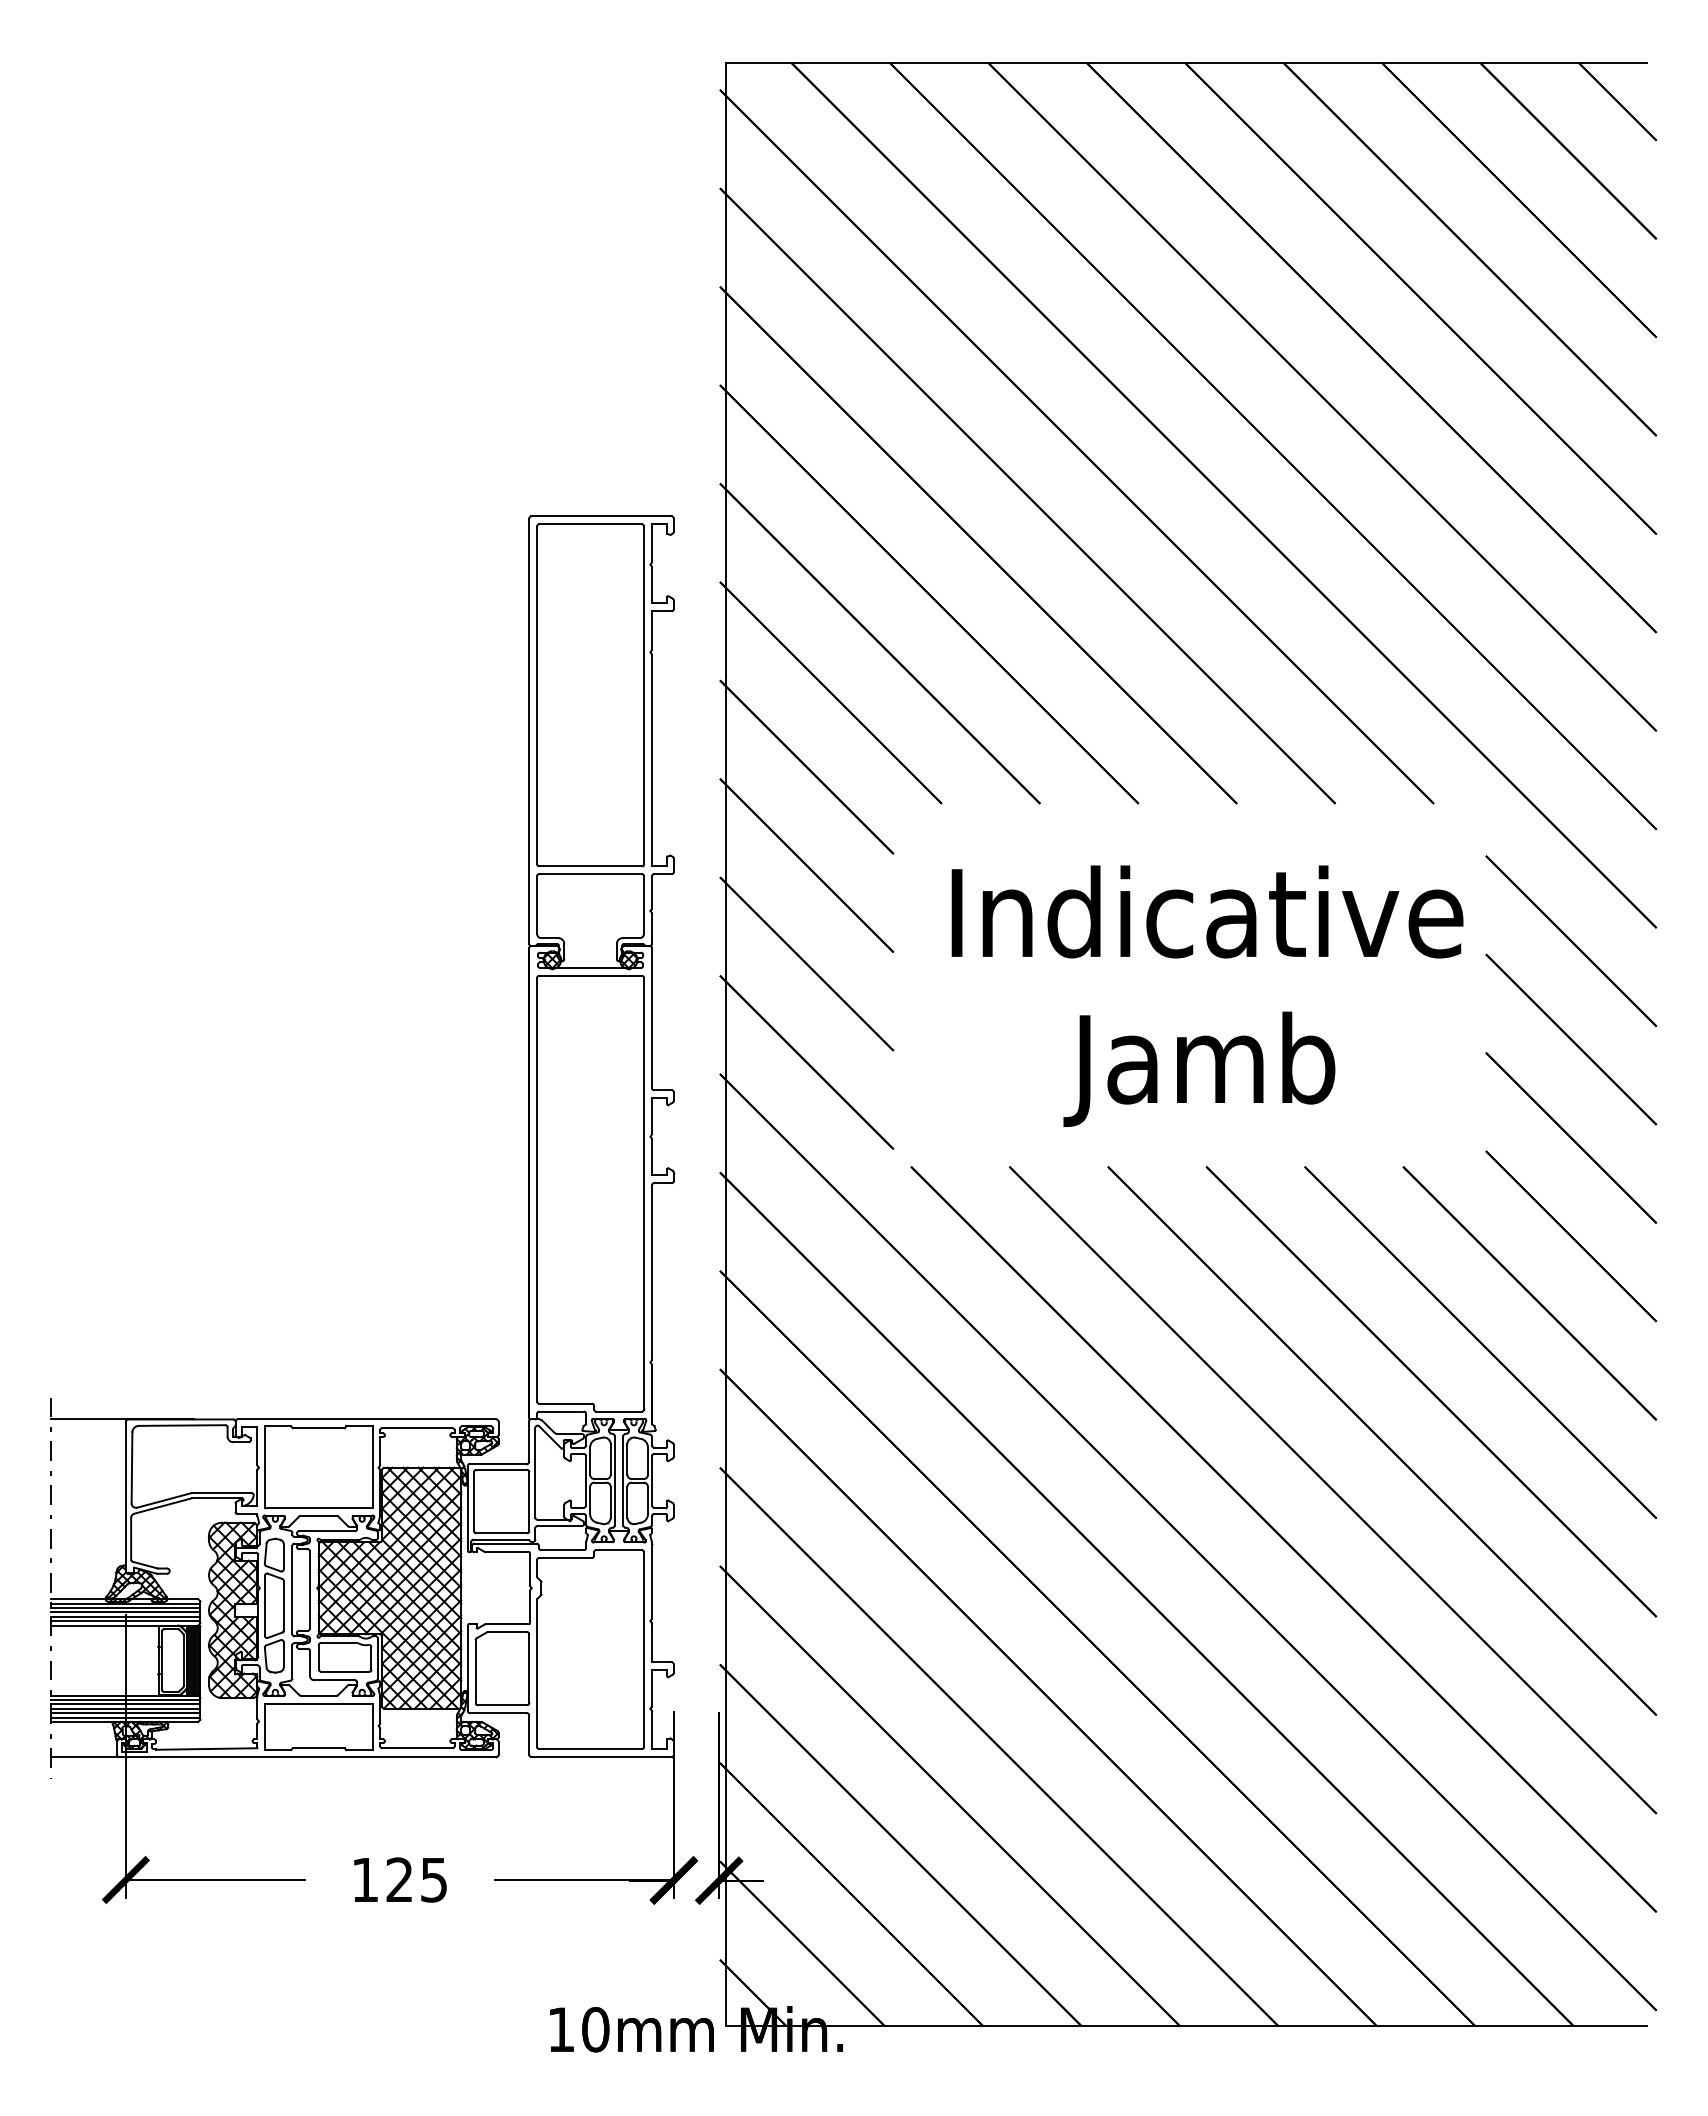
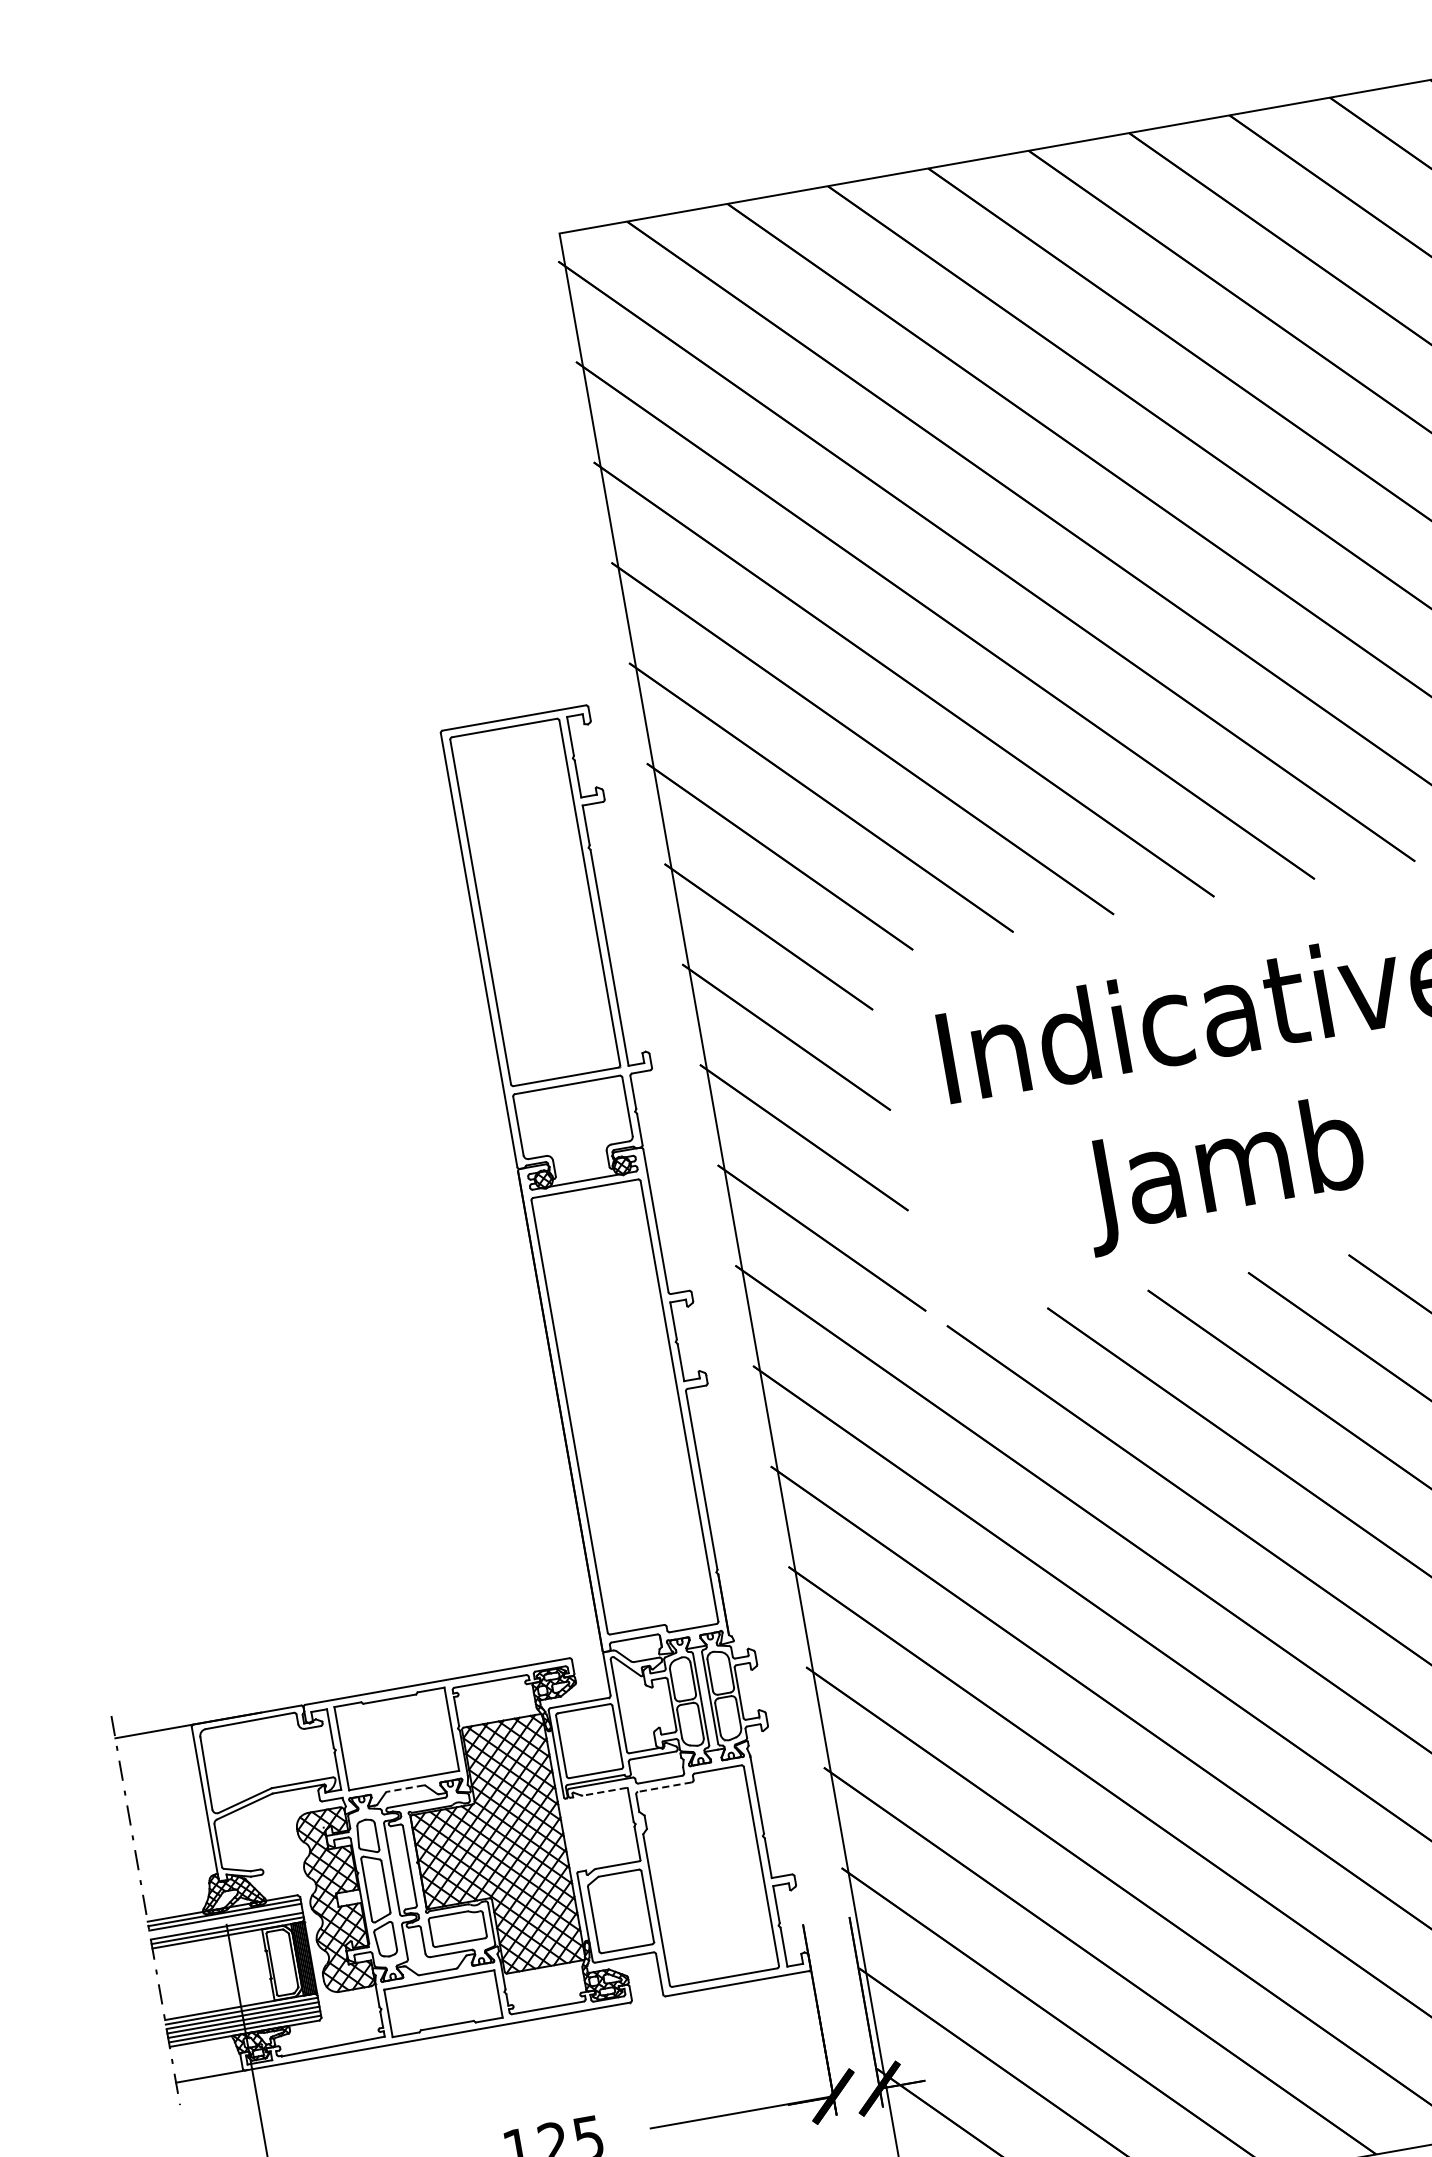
line: (318, 1515) -> (405, 1788), solid -> dashed
line: (507, 1552) -> (604, 1791), solid -> dashed
line: (565, 1557) -> (664, 1786), solid -> dashed
line: (125, 1612) -> (225, 1921), removed

